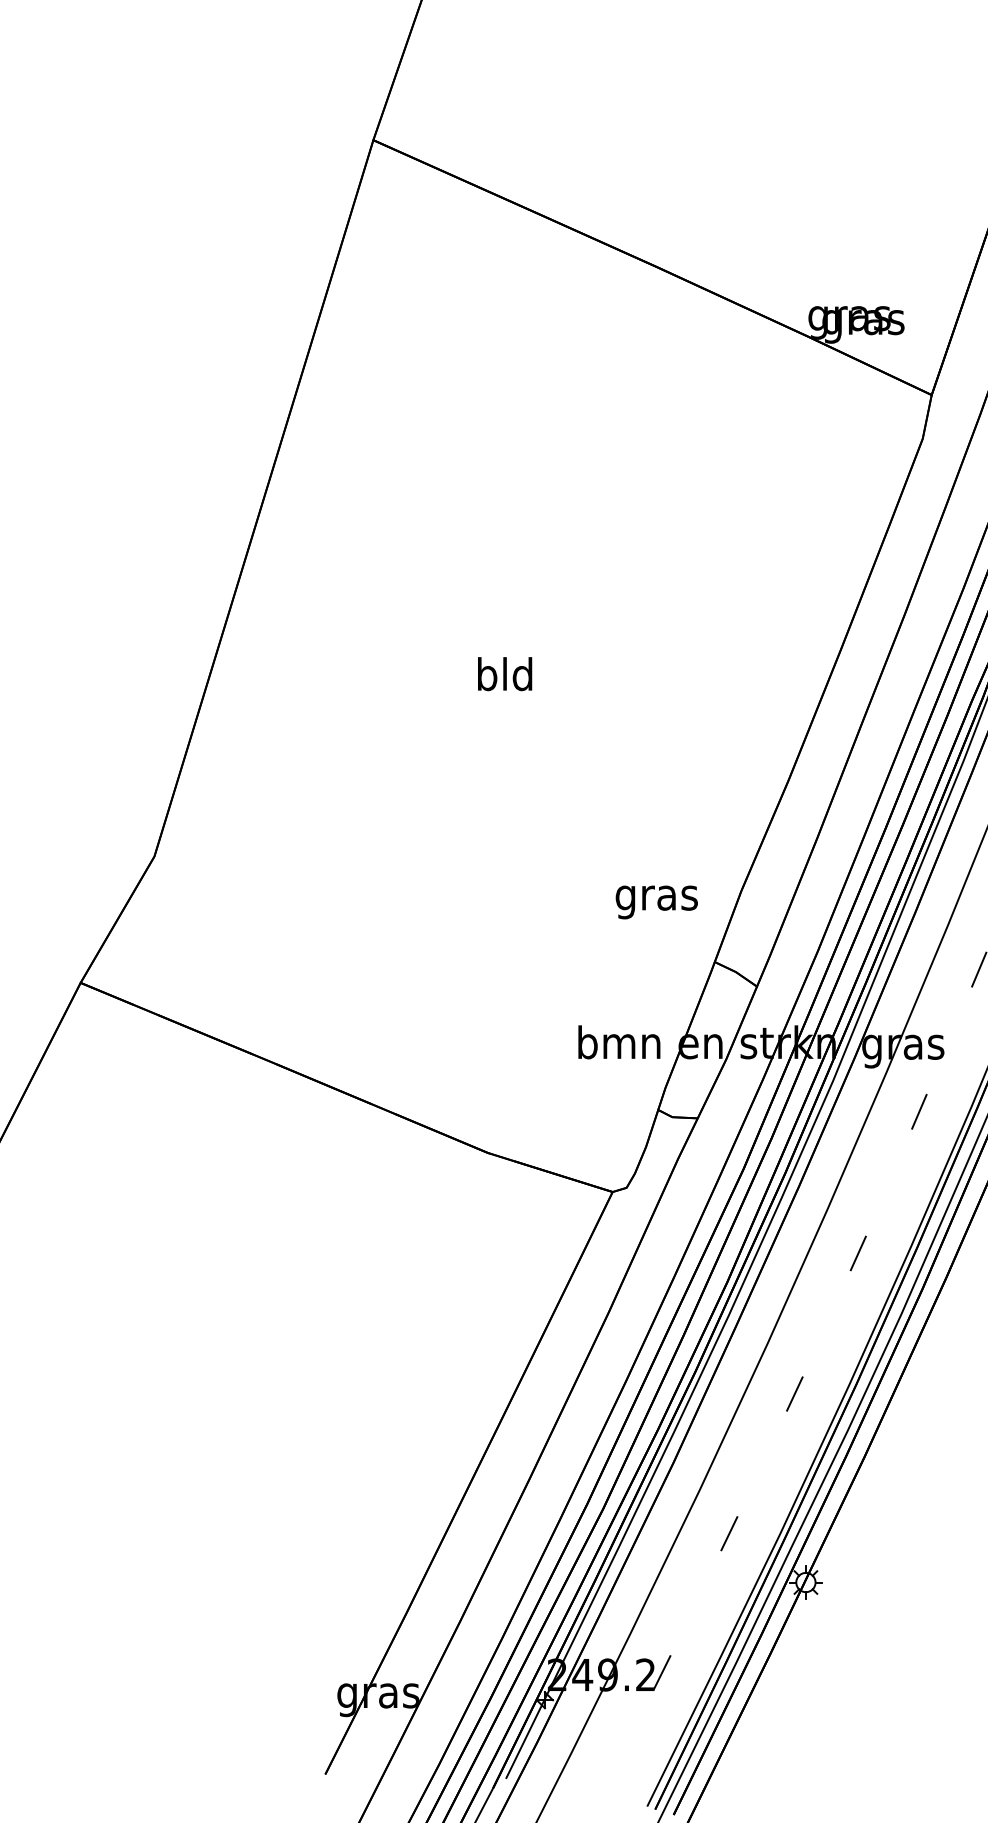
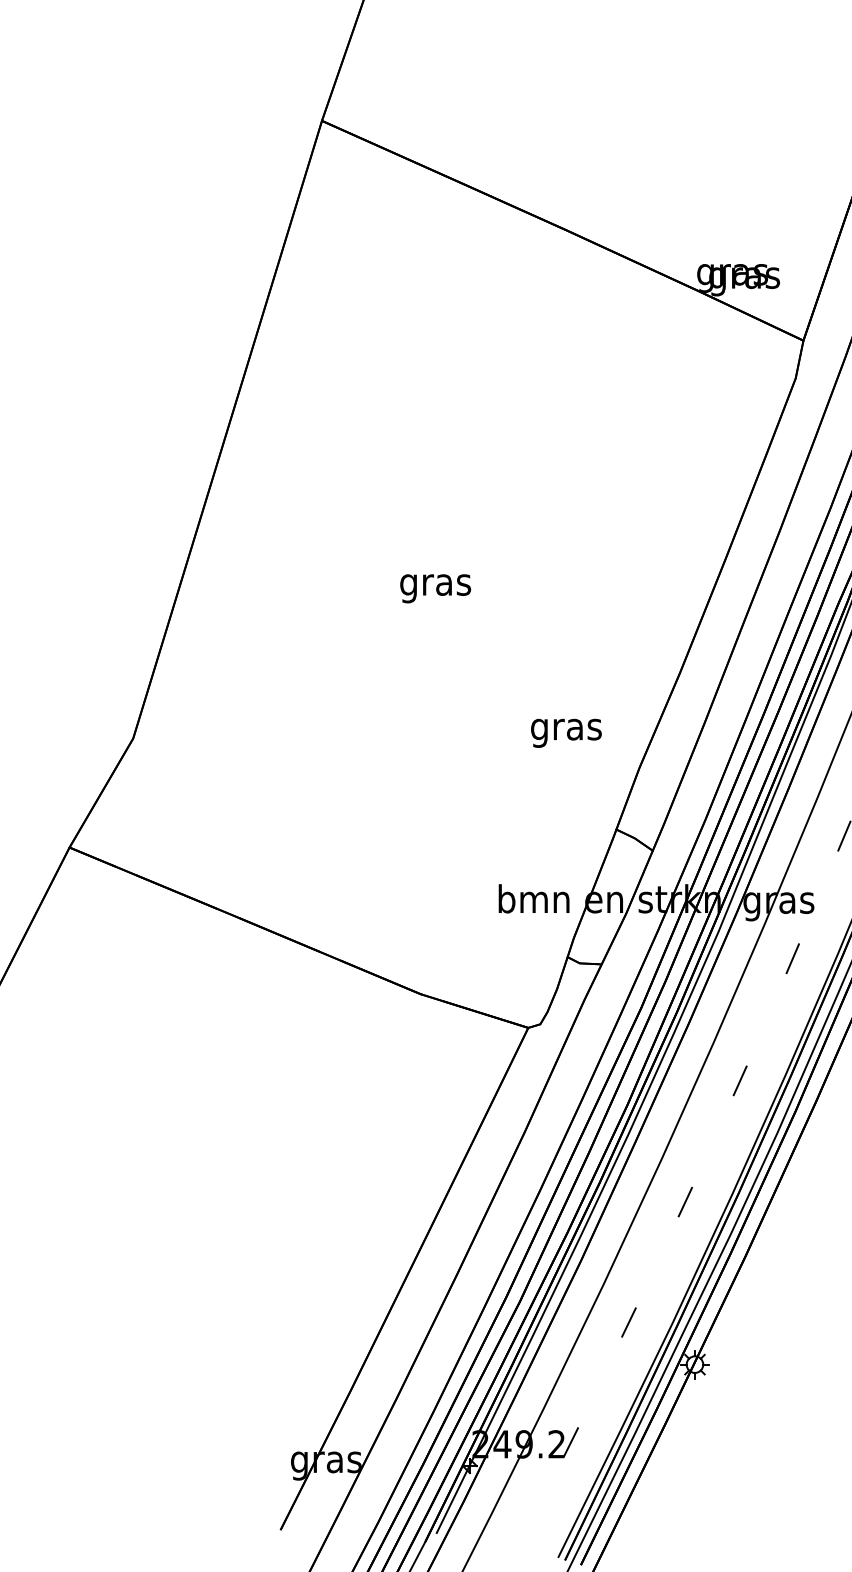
text: (505, 678) -> (435, 585), bld -> gras
text: (656, 902) -> (566, 733), moved

